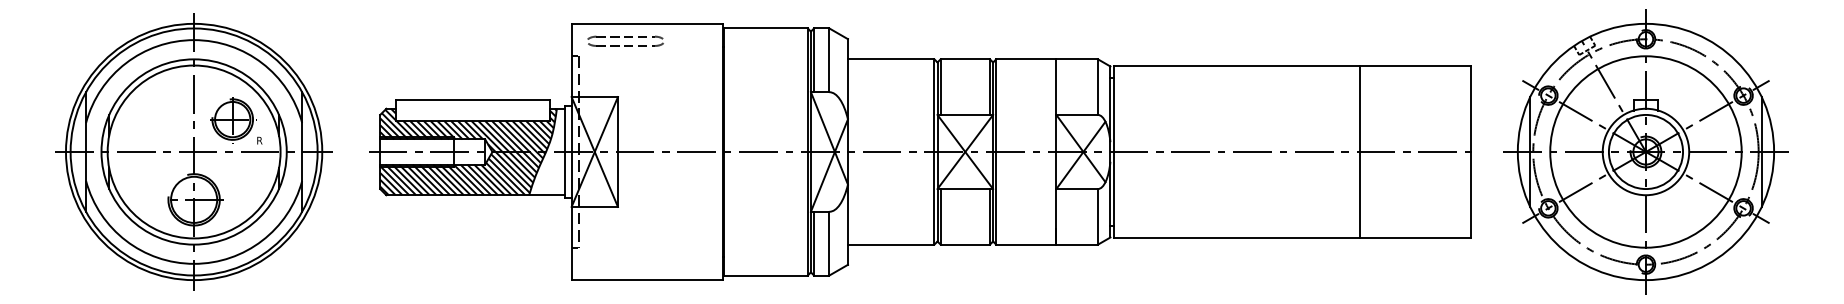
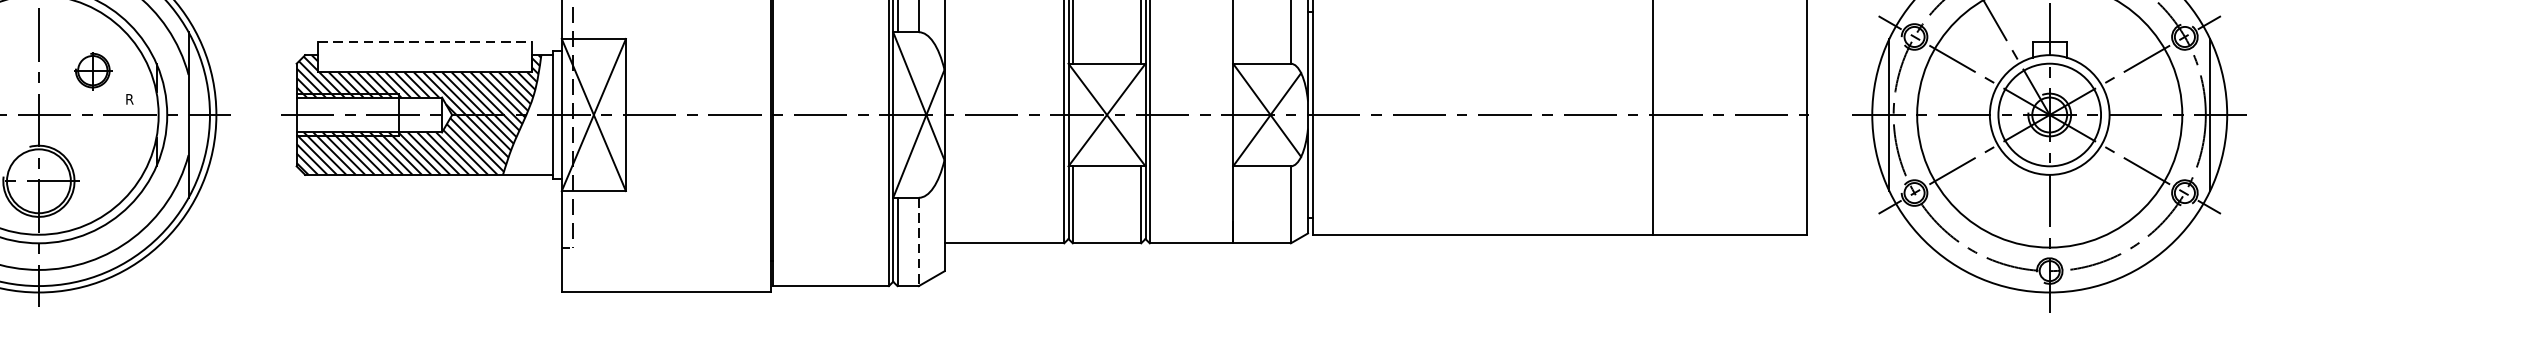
line: (473, 99) -> (425, 42), solid -> dashed
part: (233, 120) -> (93, 71), size x0.6
line: (829, 243) -> (918, 241), solid -> dashed

